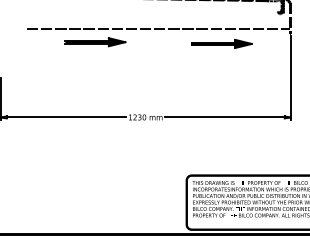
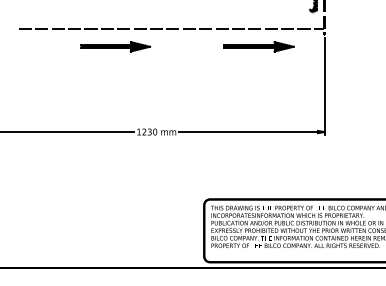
part: (95, 41) -> (115, 46), moved
part: (221, 43) -> (258, 46), moved

